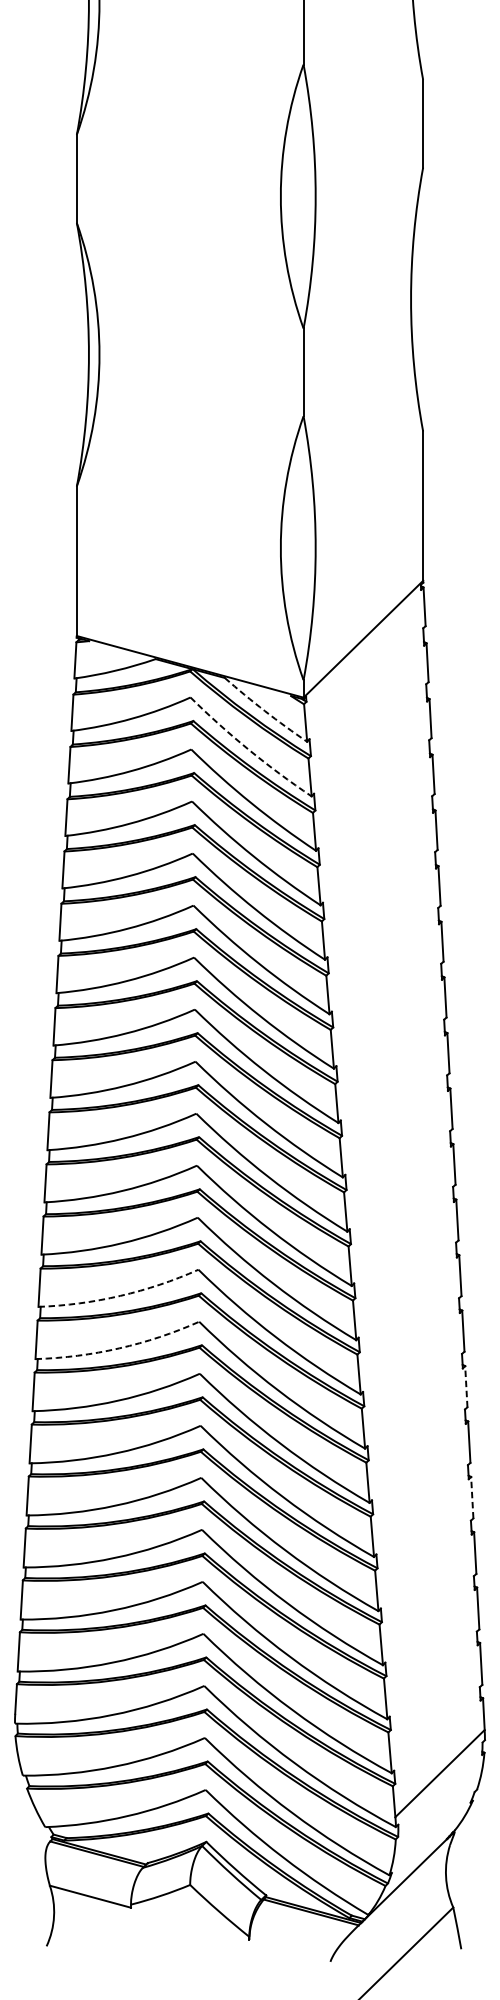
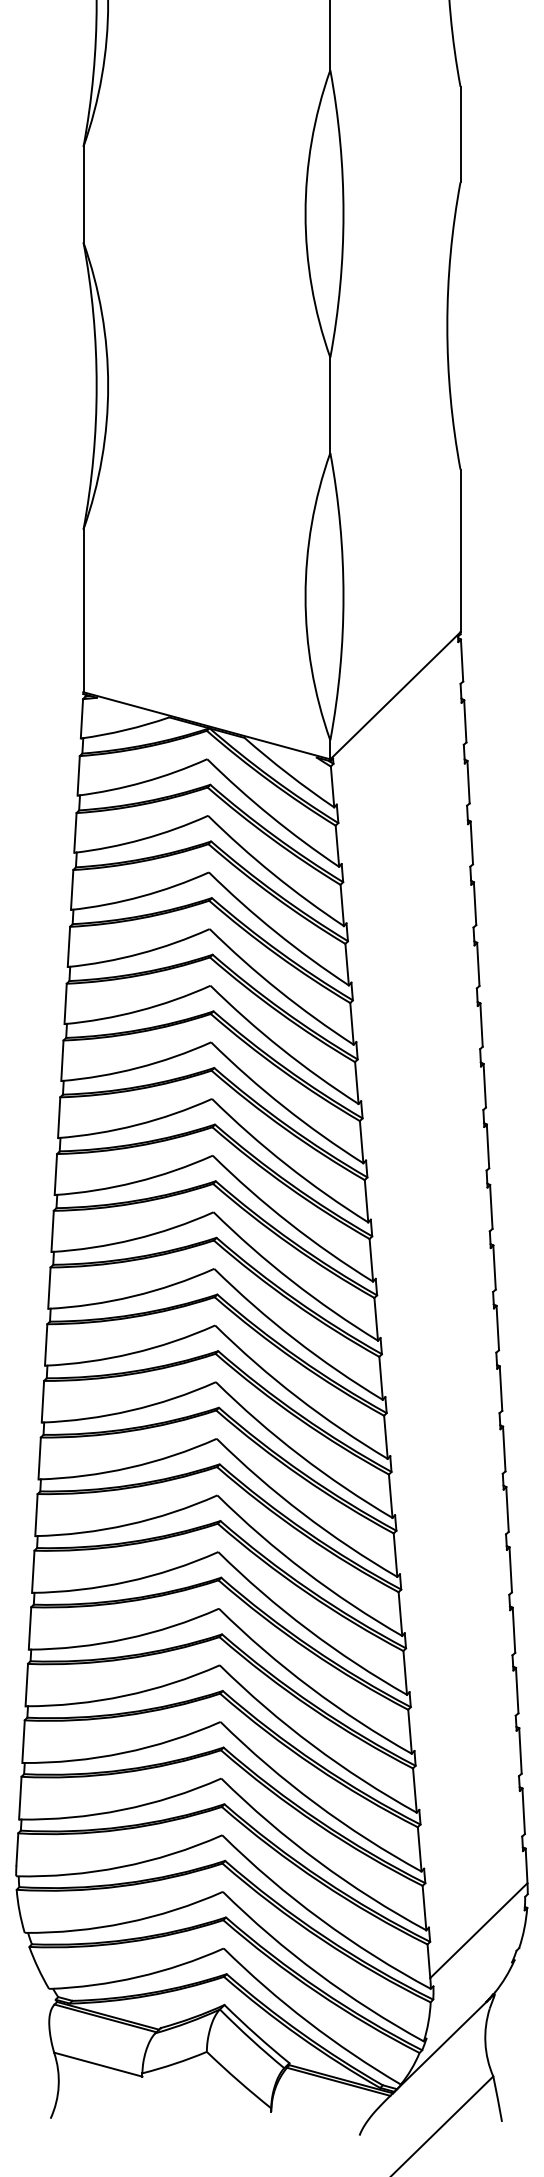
arc: (265, 711) -> (288, 774), dashed -> solid
arc: (248, 750) -> (270, 816), dashed -> solid
arc: (120, 1295) -> (130, 1410), dashed -> solid
arc: (119, 1348) -> (129, 1467), dashed -> solid
line: (466, 1386) -> (507, 1509), dashed -> solid
line: (471, 1497) -> (513, 1630), dashed -> solid

